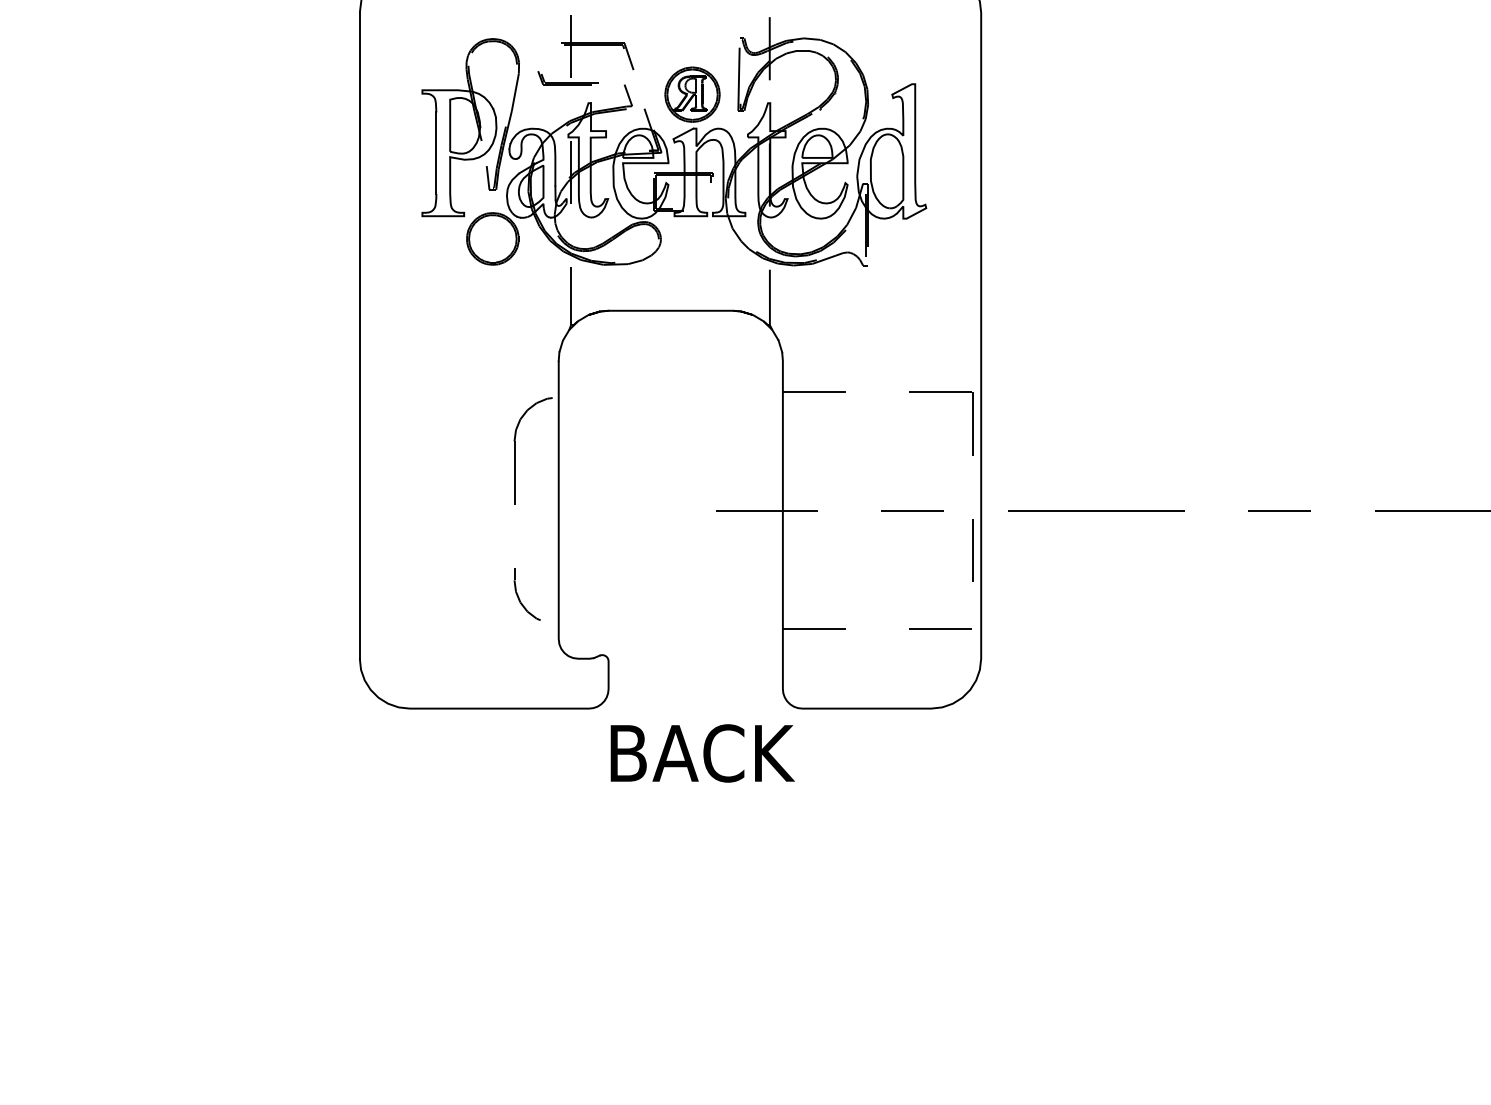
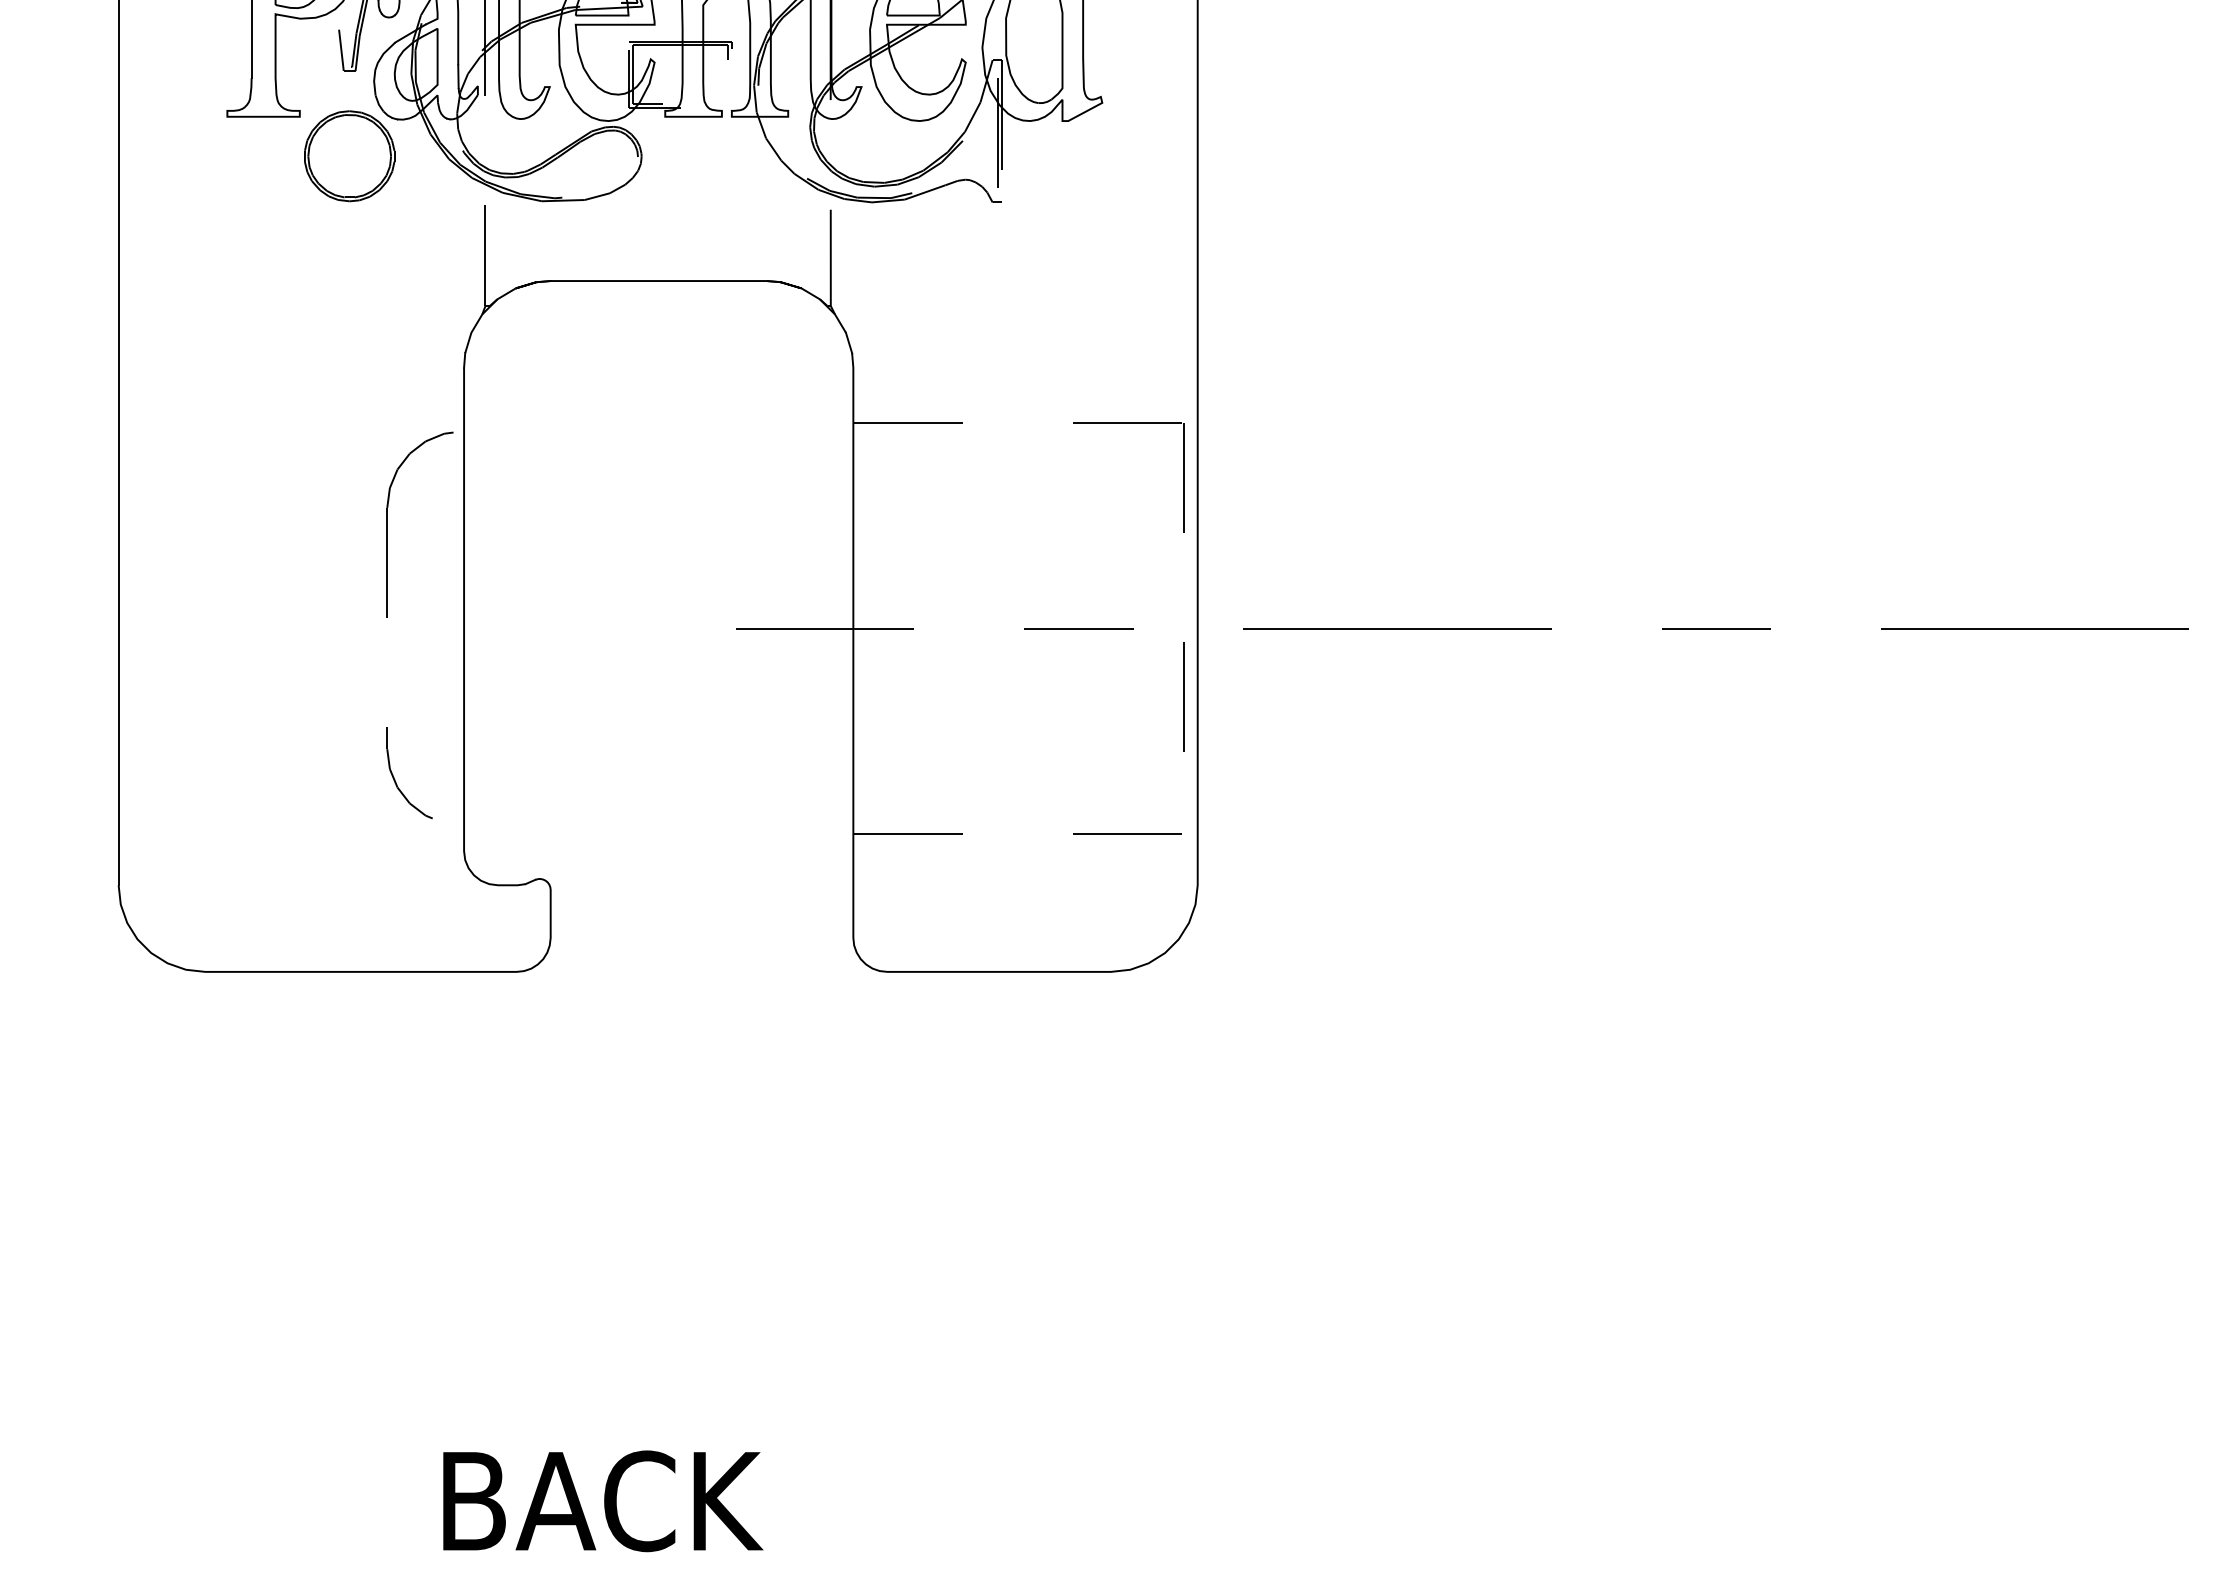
text: (702, 753) -> (602, 1501), moved

